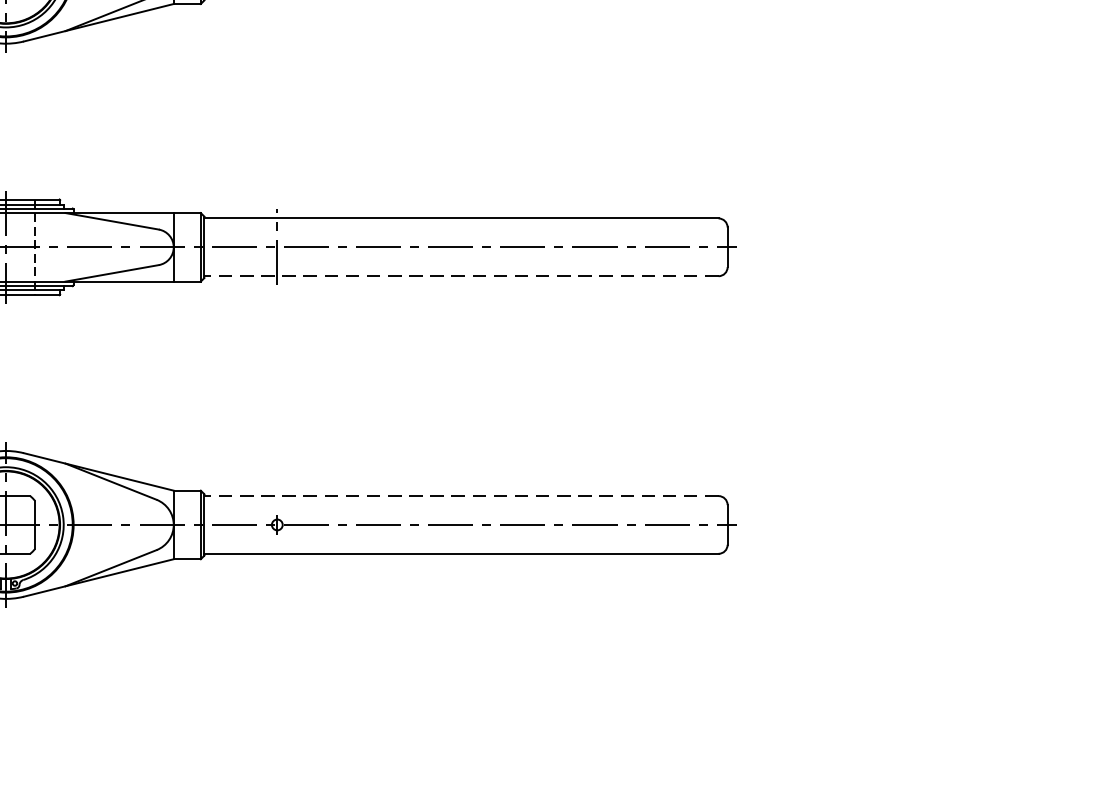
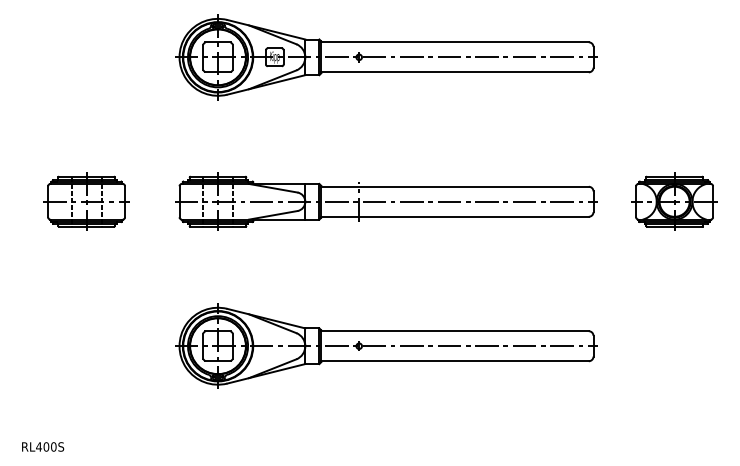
part: (883, 246) -> (674, 201), added
line: (462, 275) -> (455, 216), dashed -> solid
line: (462, 496) -> (455, 331), dashed -> solid

